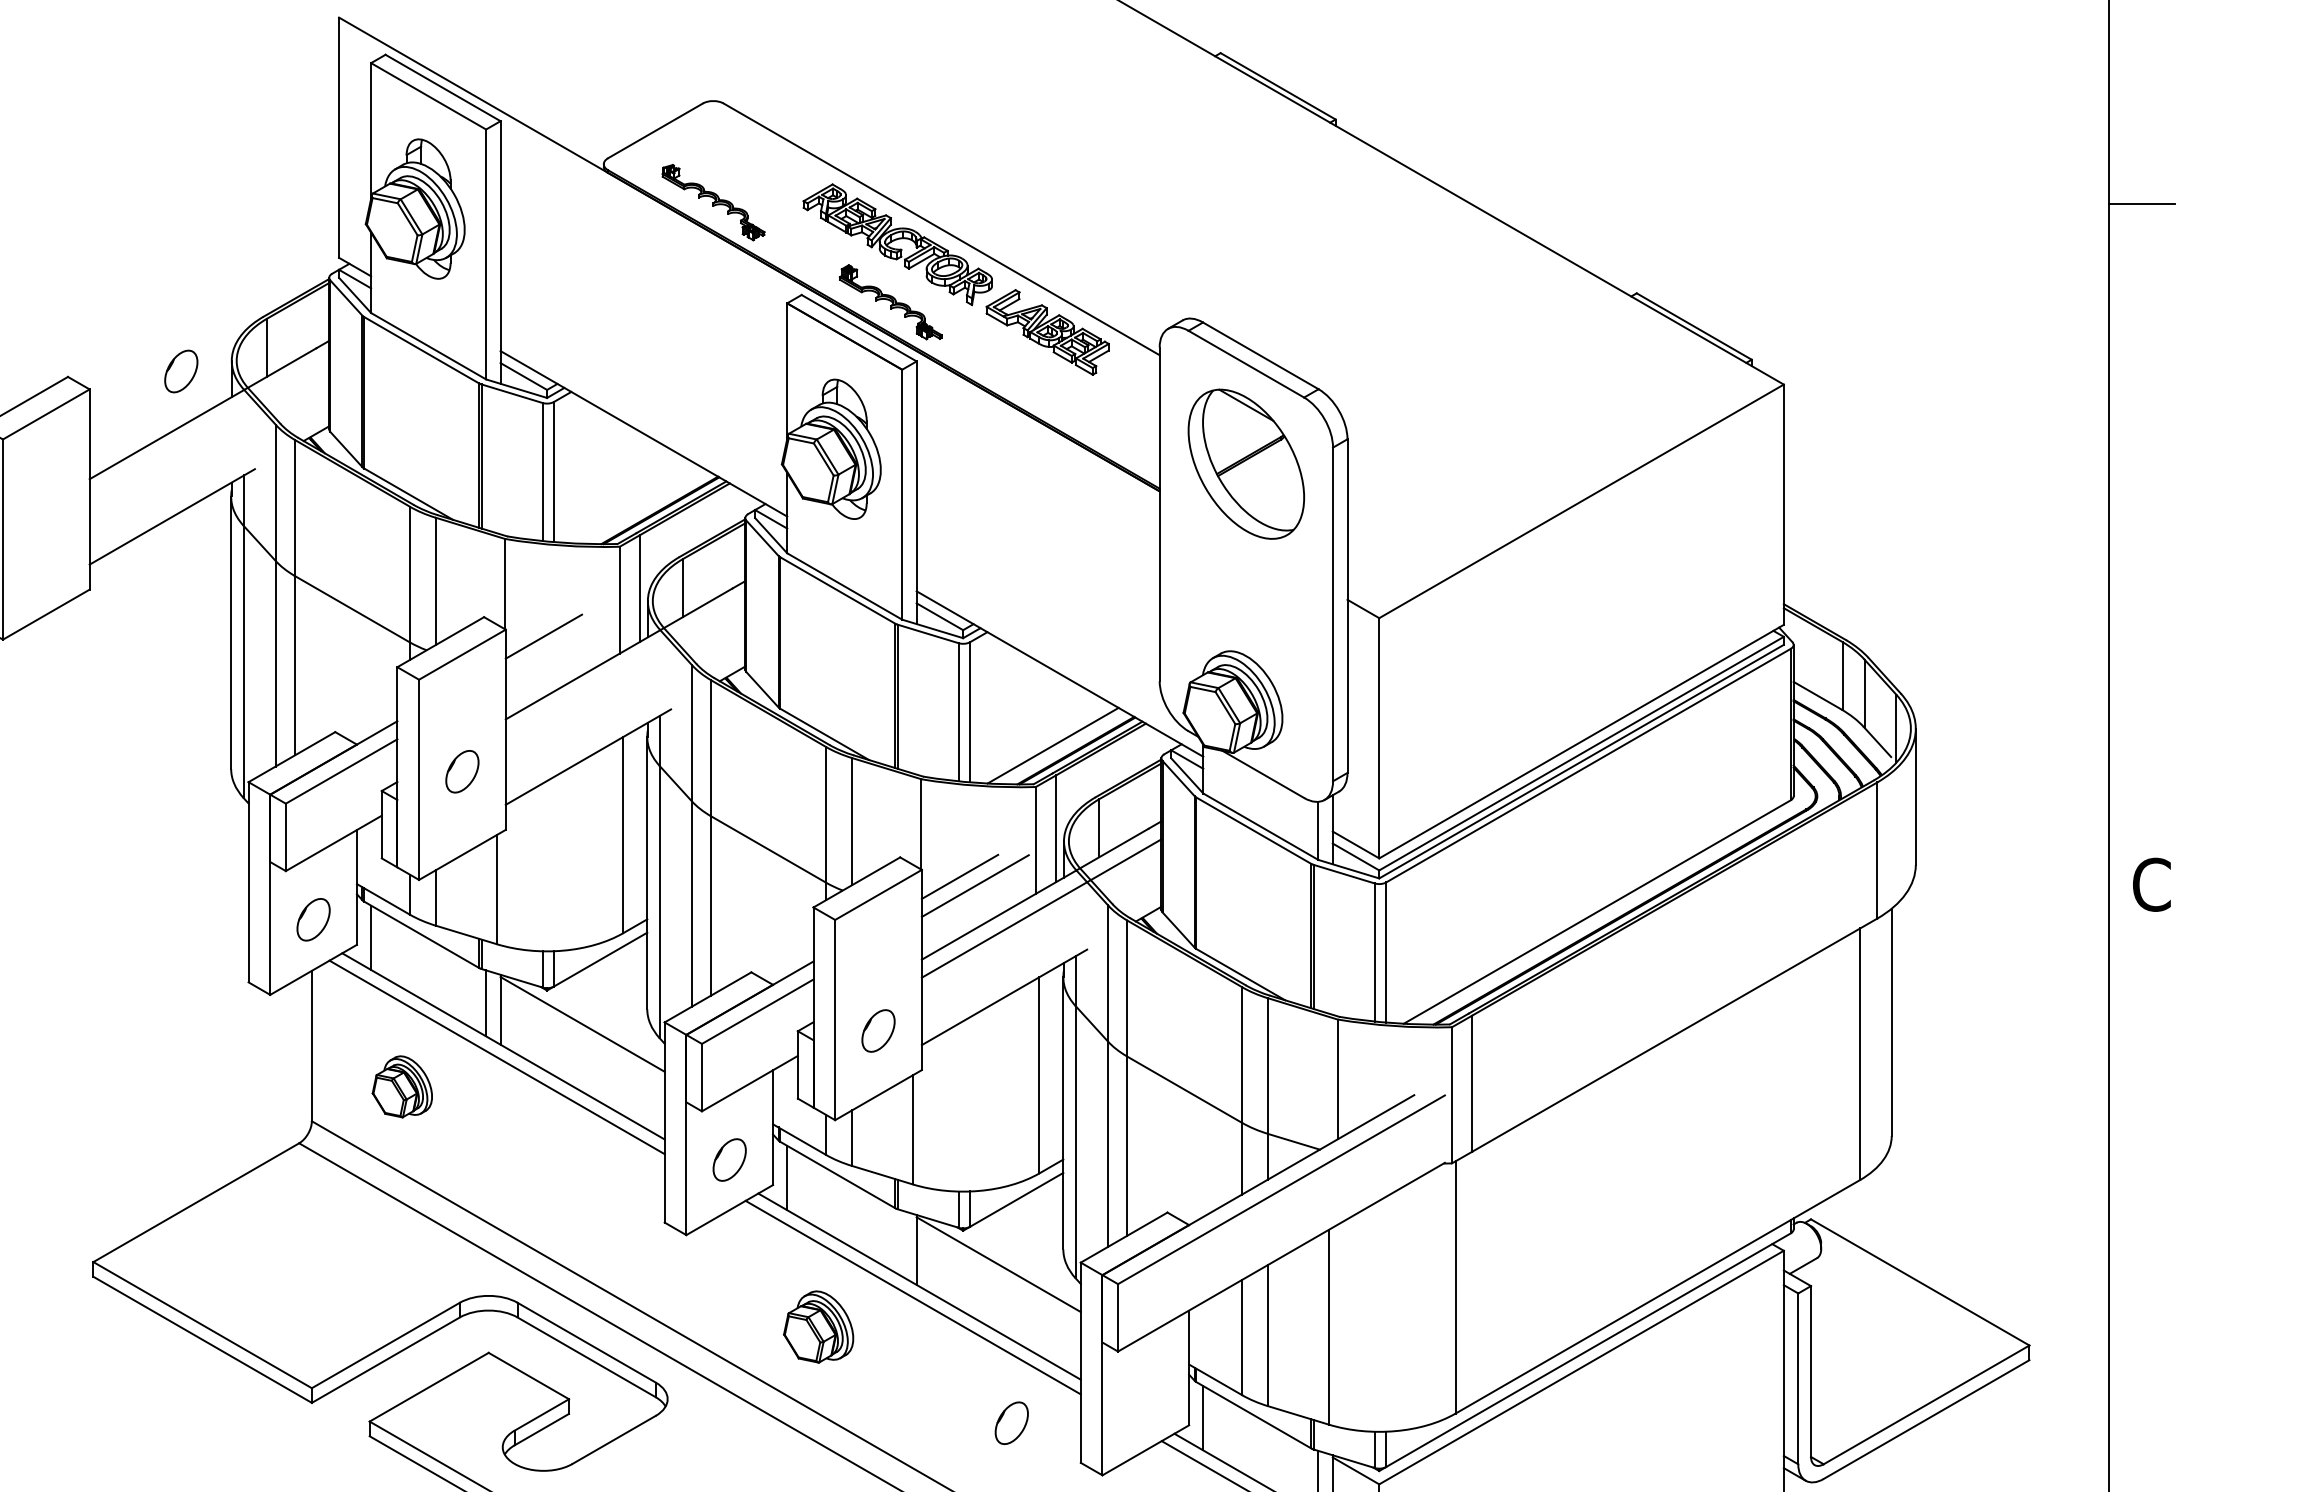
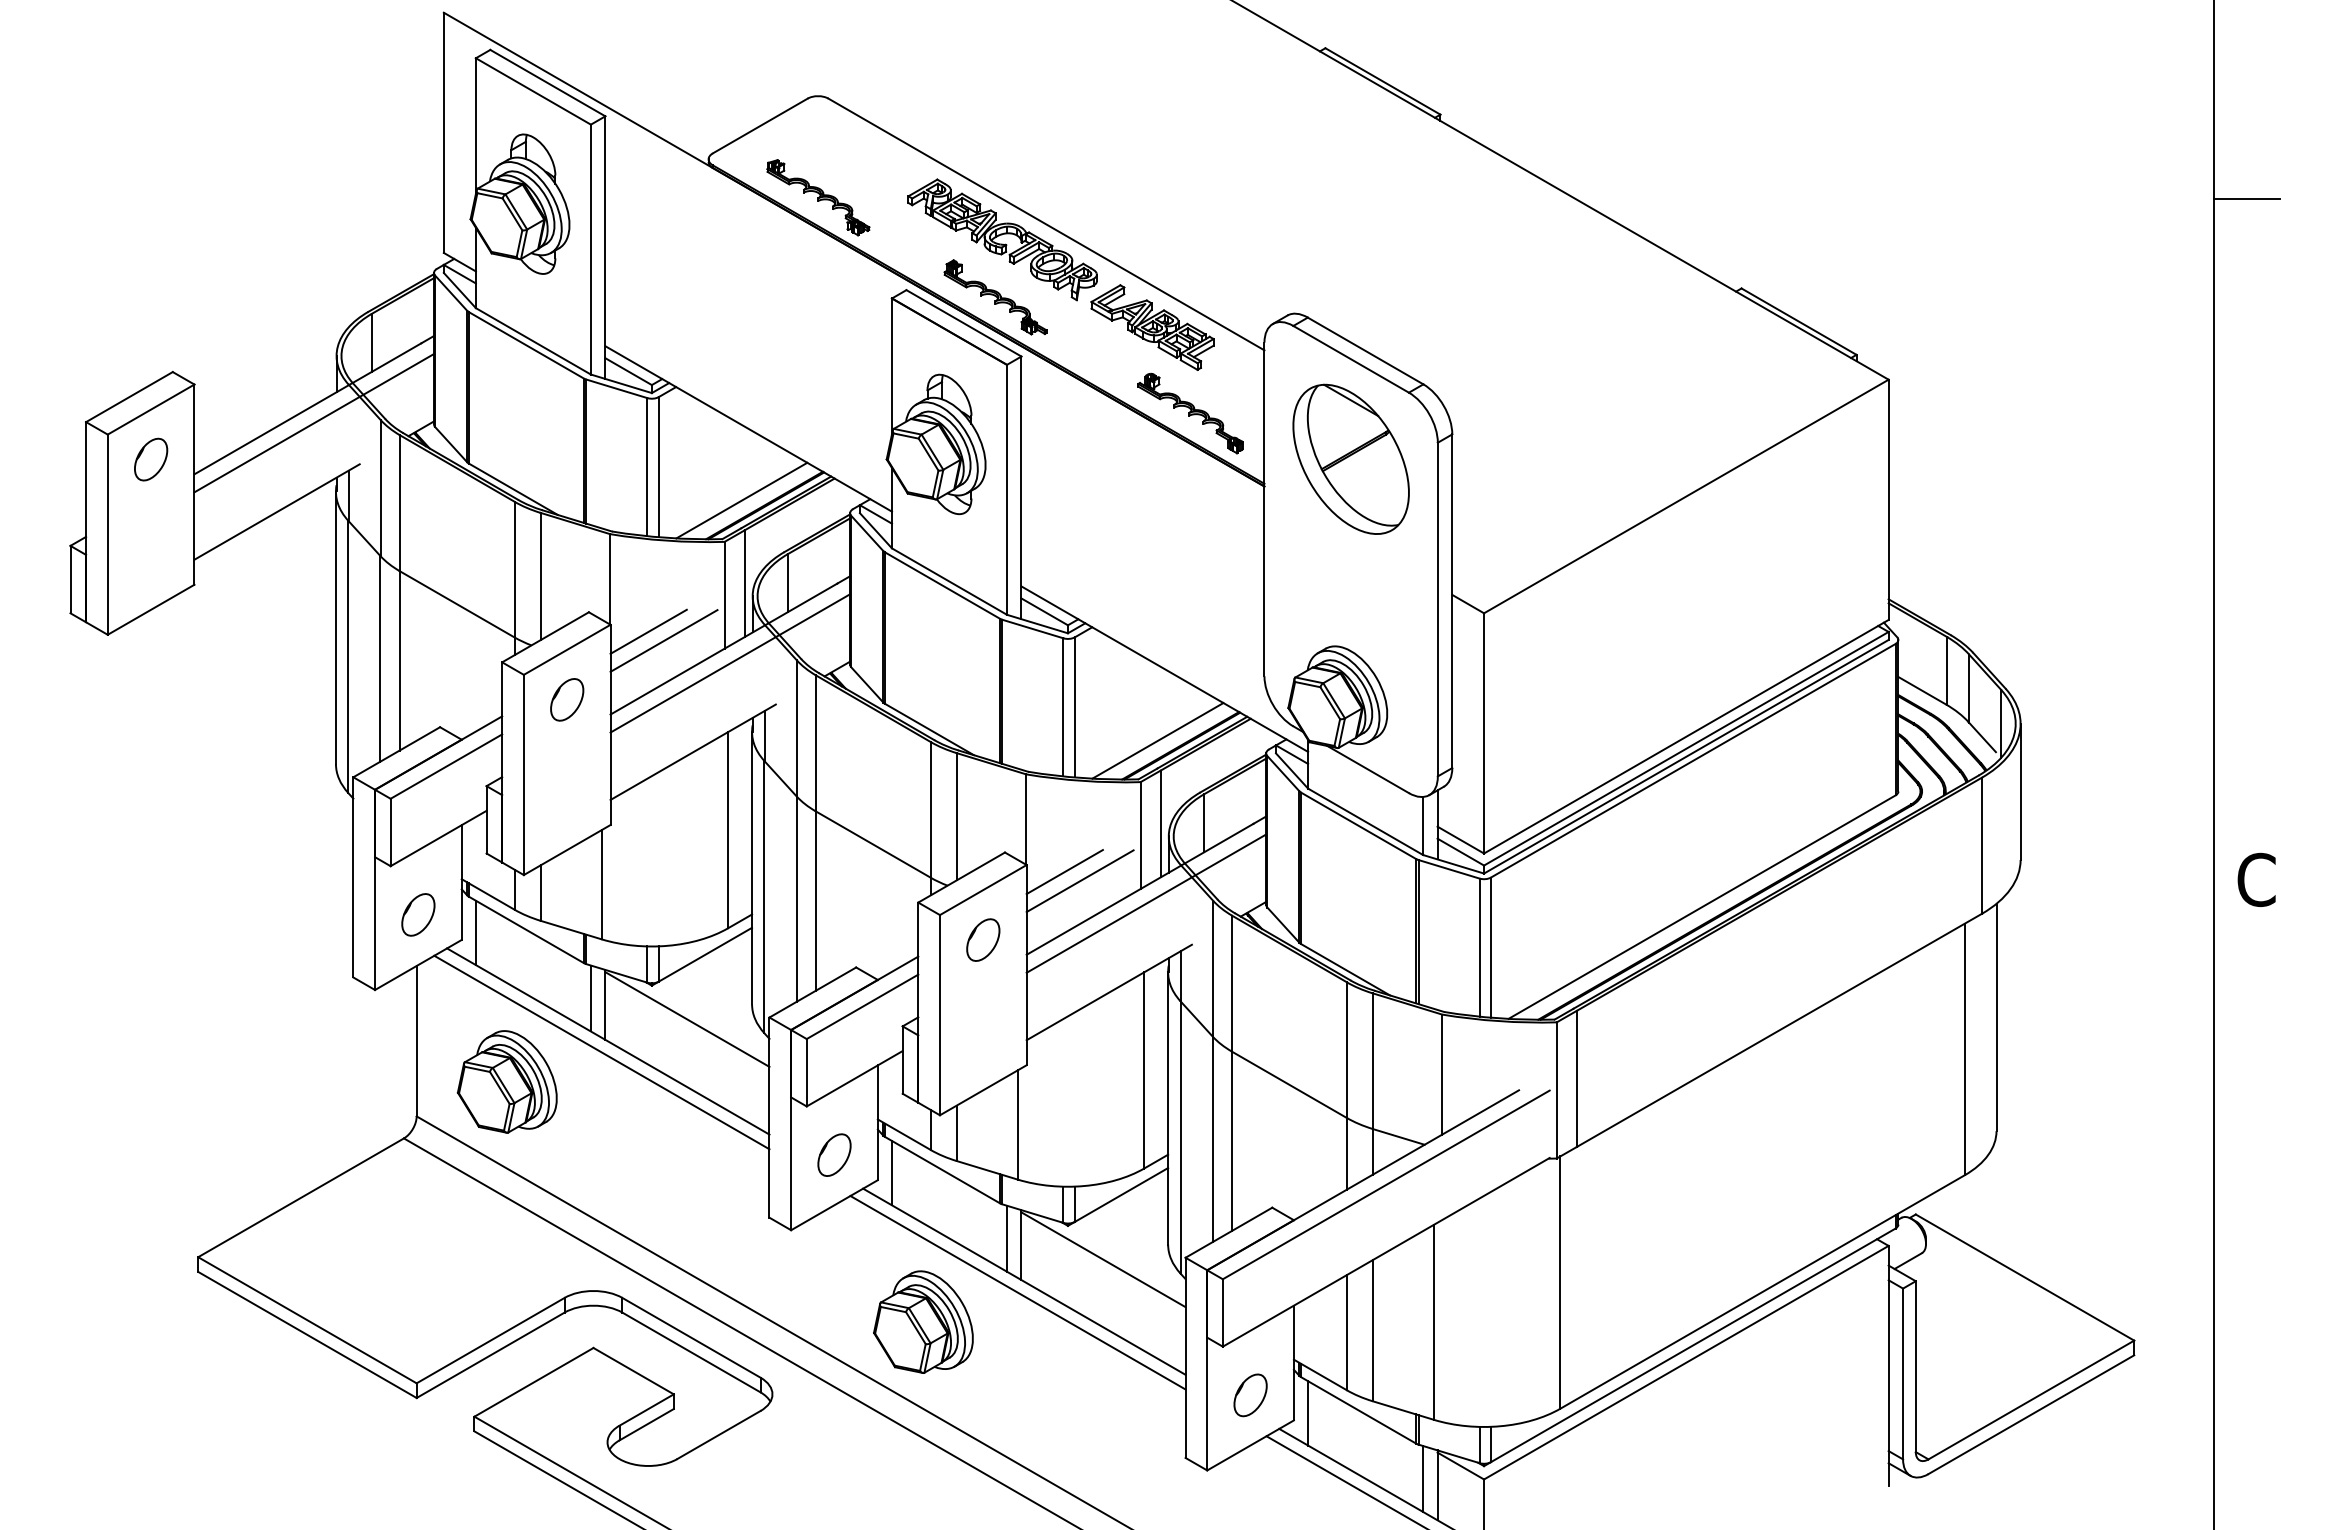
part: (181, 371) -> (151, 459), moved
part: (1085, 418) -> (1190, 413), added
line: (209, 428) -> (314, 423), added
line: (636, 505) -> (741, 500), added
line: (558, 645) -> (663, 640), added
line: (625, 668) -> (730, 663), added
part: (462, 771) -> (567, 699), moved
part: (878, 1030) -> (983, 939), moved
part: (401, 1086) -> (506, 1081), size x1.67
line: (901, 1243) -> (1006, 1238), added
part: (818, 1326) -> (923, 1321), size x1.43
part: (1011, 1423) -> (1250, 1395), moved

